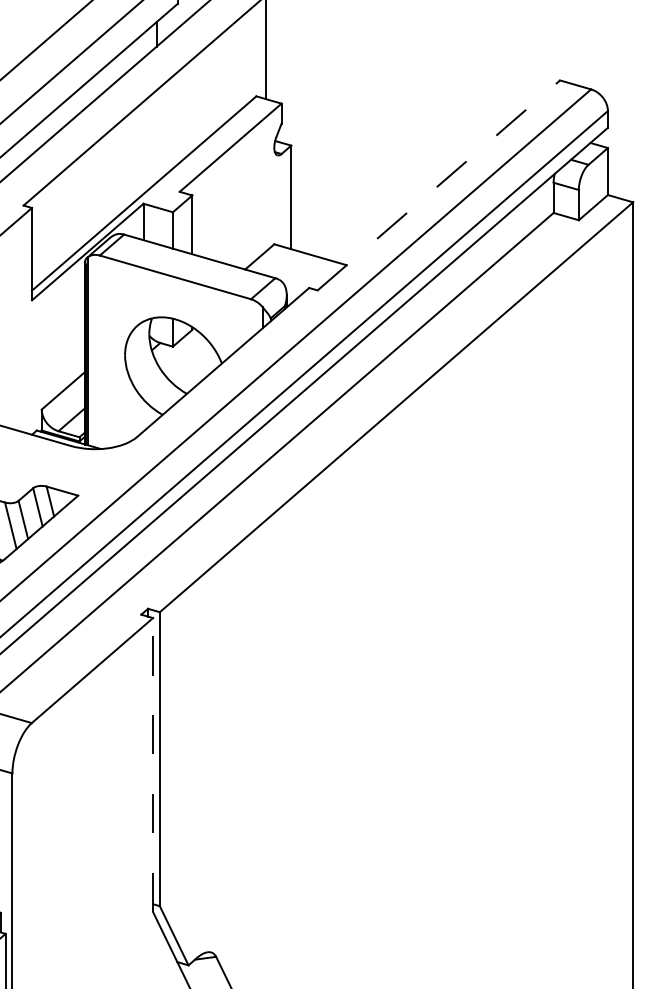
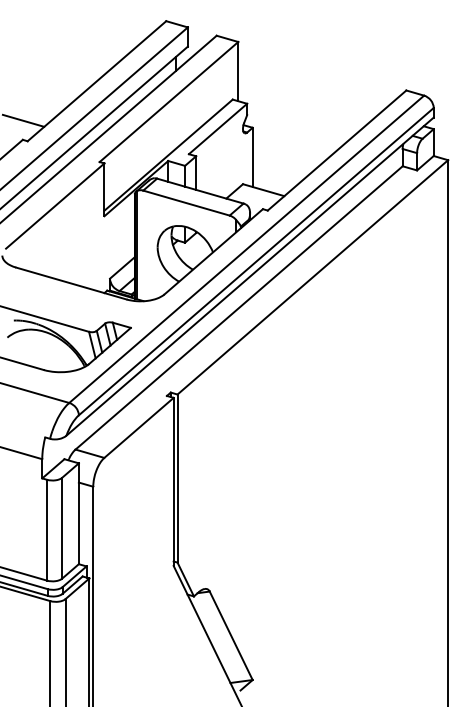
line: (439, 185) -> (337, 150), dashed -> solid
line: (152, 764) -> (173, 481), dashed -> solid

